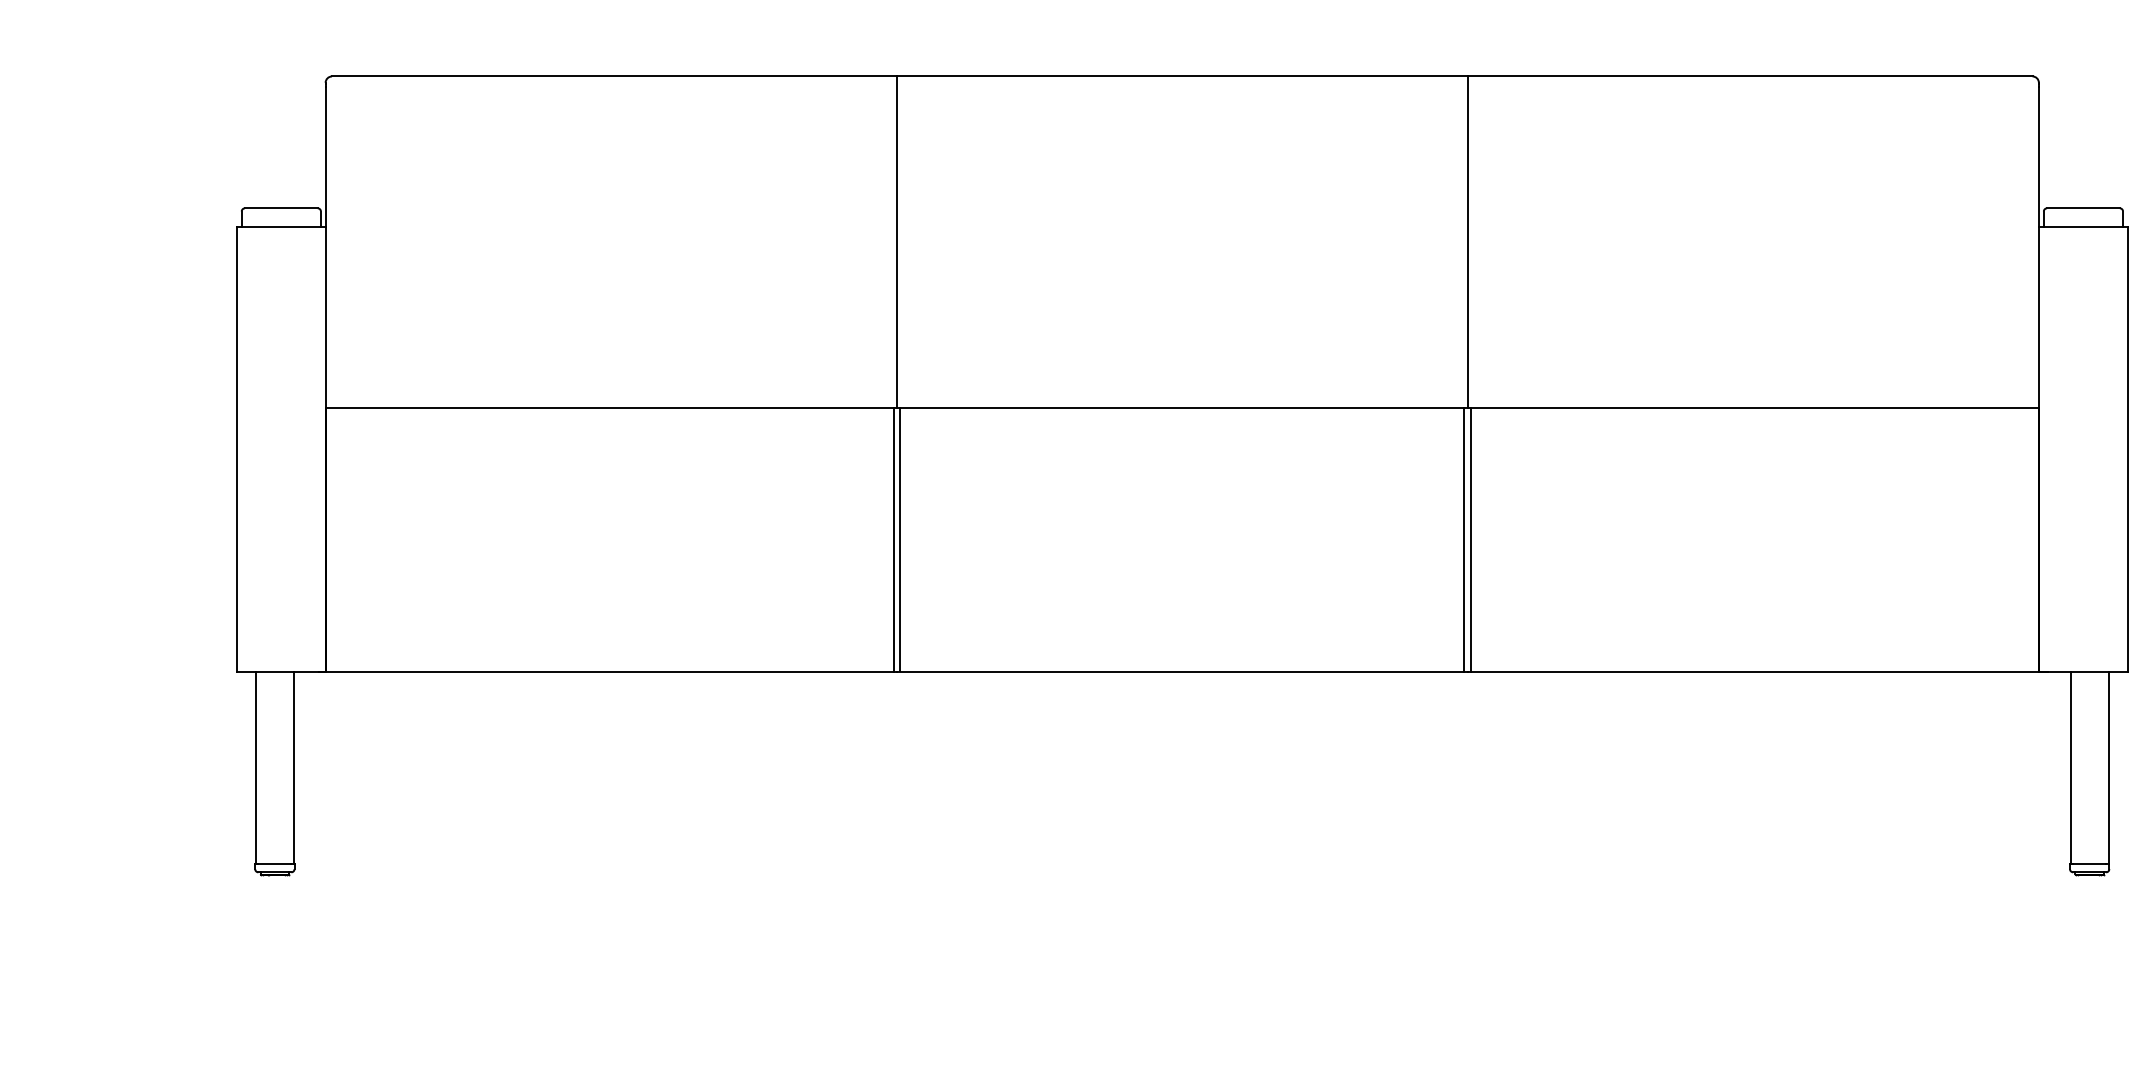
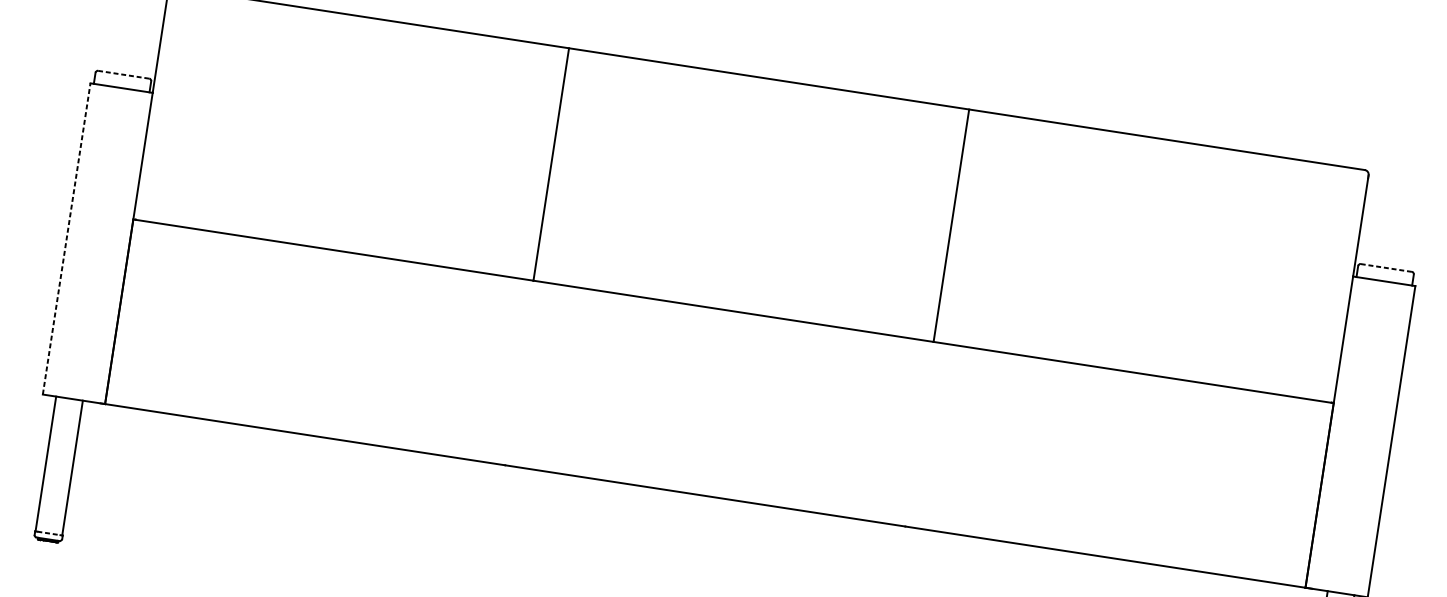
line: (280, 208) -> (123, 74), solid -> dashed
line: (2082, 208) -> (1385, 267), solid -> dashed
line: (236, 449) -> (66, 238), solid -> dashed
line: (894, 539) -> (517, 372), removed
line: (899, 539) -> (521, 372), removed
line: (1464, 539) -> (917, 433), removed
line: (1471, 539) -> (922, 434), removed
line: (275, 864) -> (49, 533), solid -> dashed

